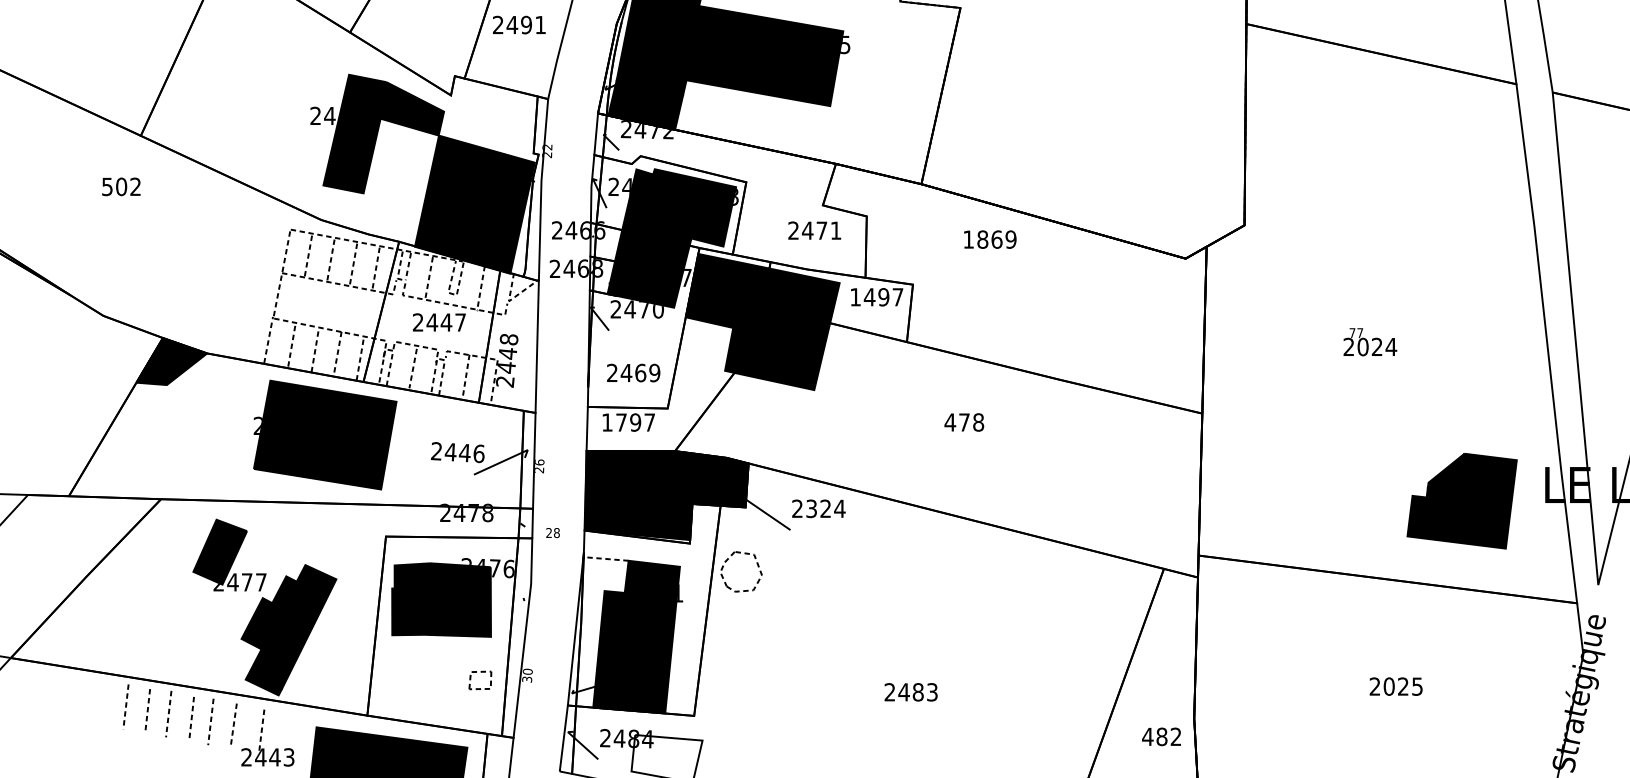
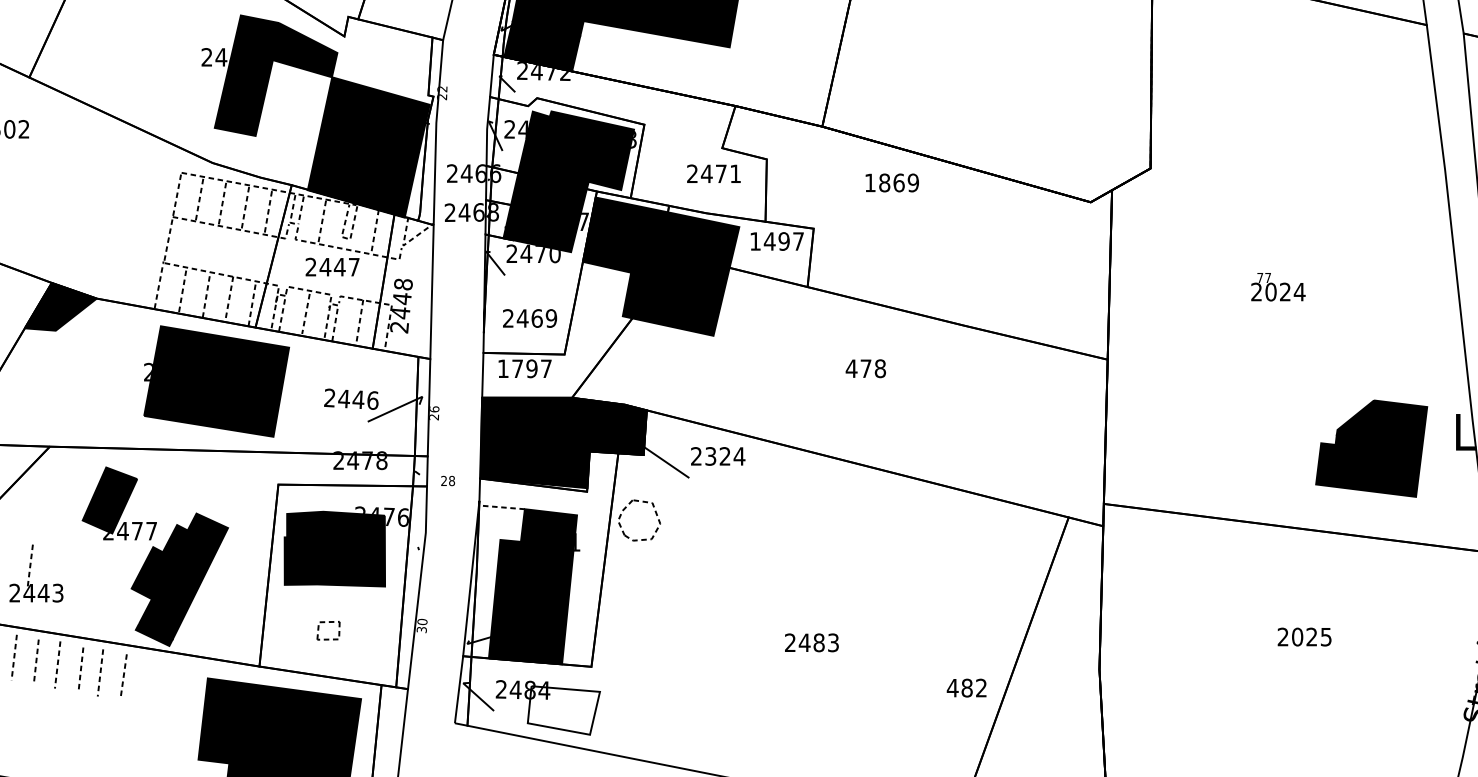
part: (480, 672) -> (328, 622), moved
text: (1161, 736) -> (966, 687), moved
part: (267, 737) -> (36, 572), moved

